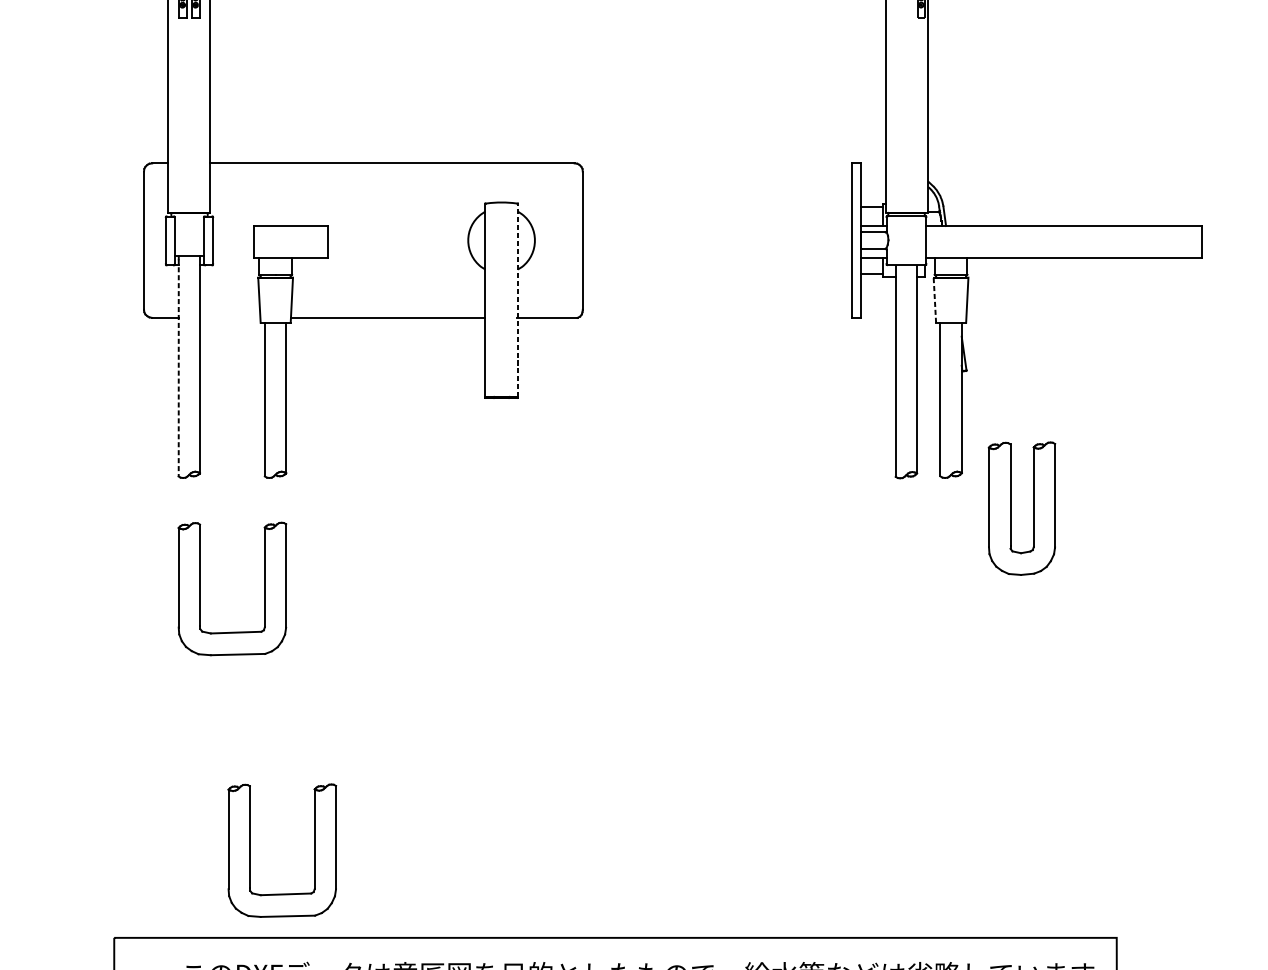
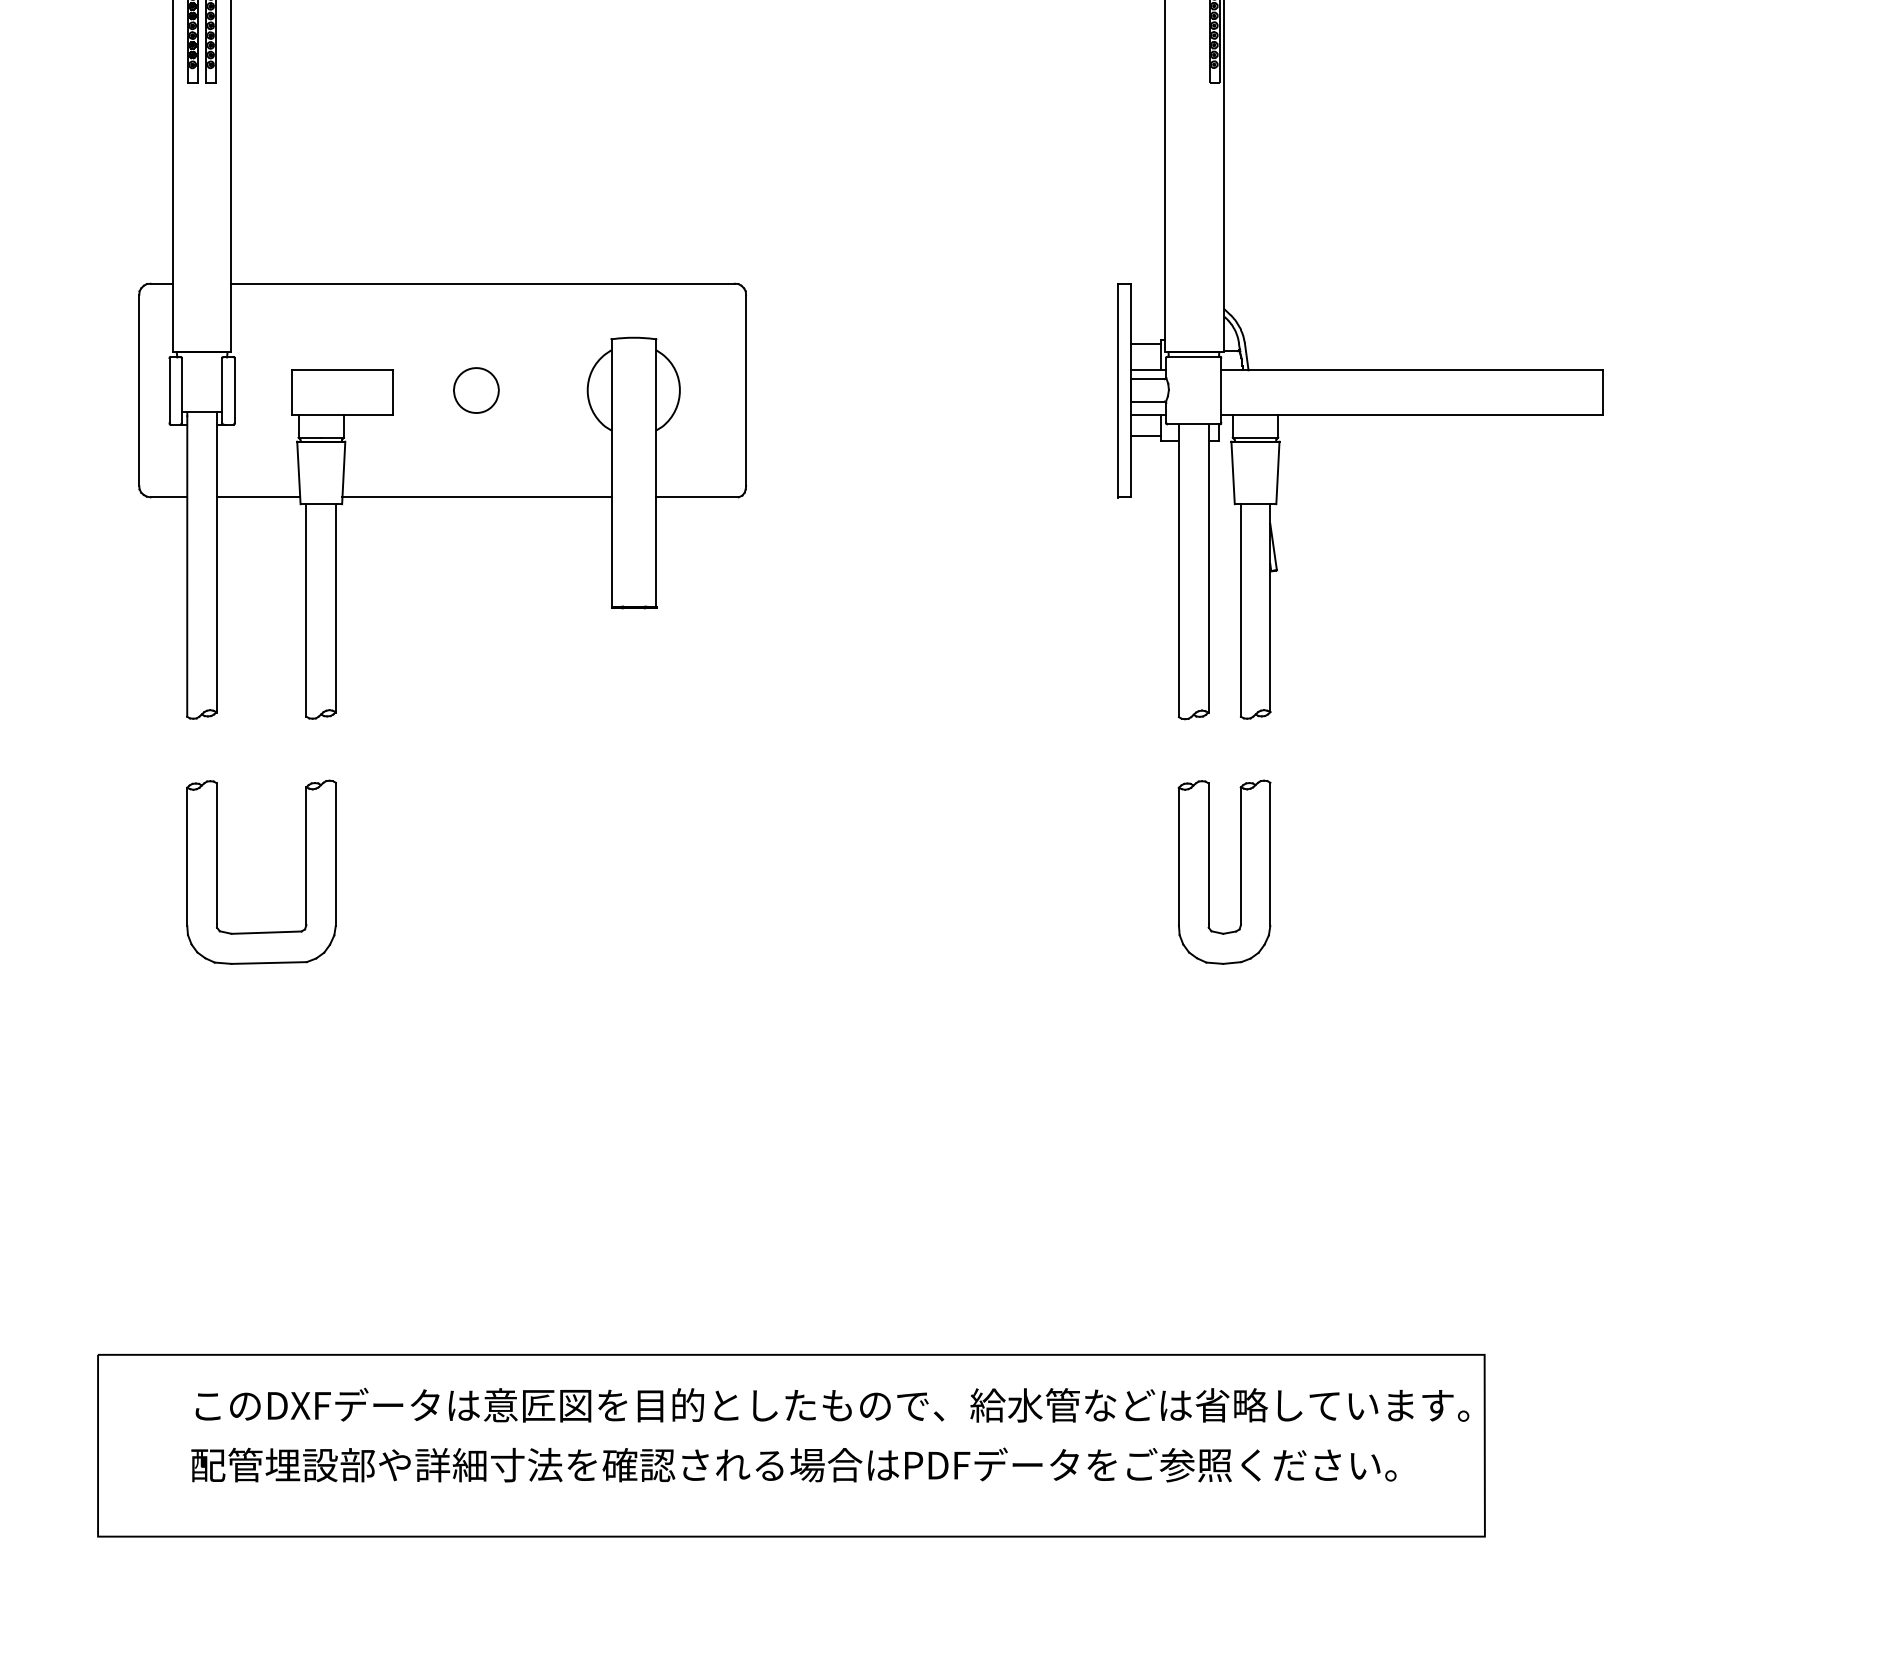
part: (387, 240) -> (476, 390), added
line: (935, 299) -> (1233, 472), dashed -> solid
line: (518, 300) -> (656, 473), dashed -> solid
line: (230, 318) -> (258, 497), added
line: (178, 368) -> (187, 567), dashed -> solid
part: (1011, 508) -> (1209, 871), moved
part: (250, 850) -> (286, 1233), removed

